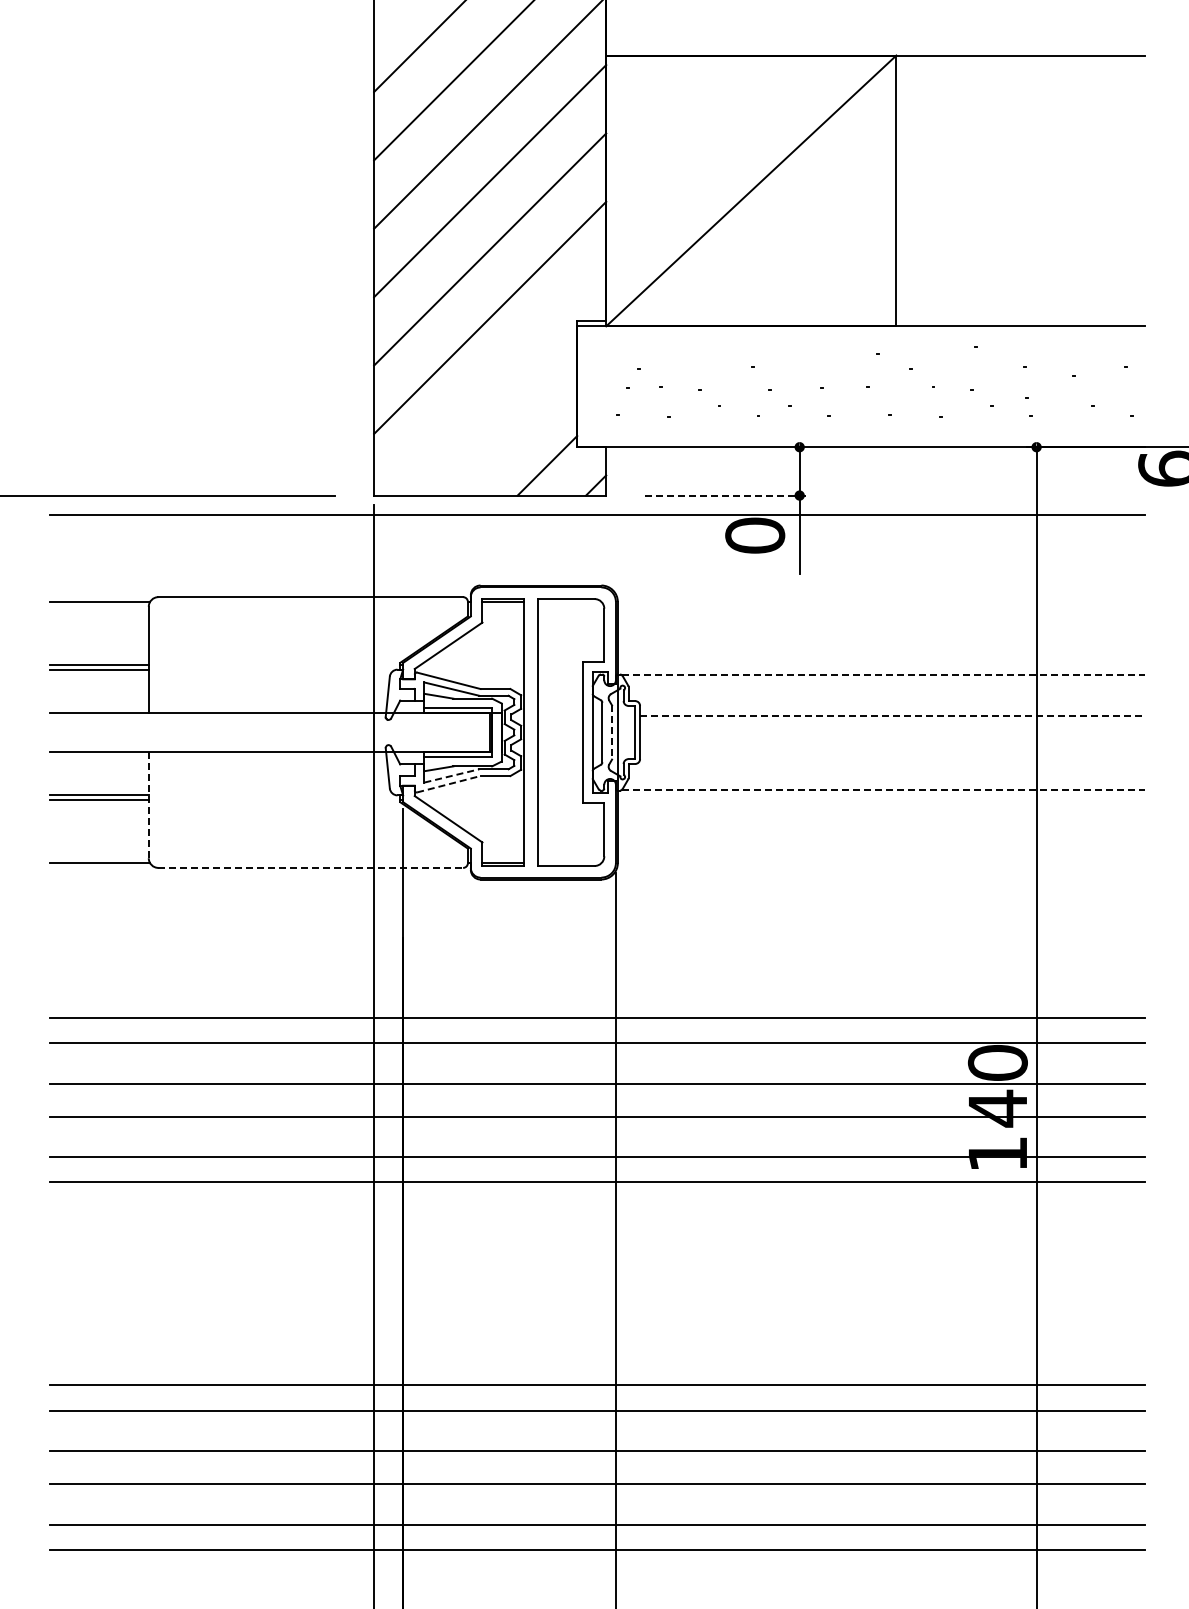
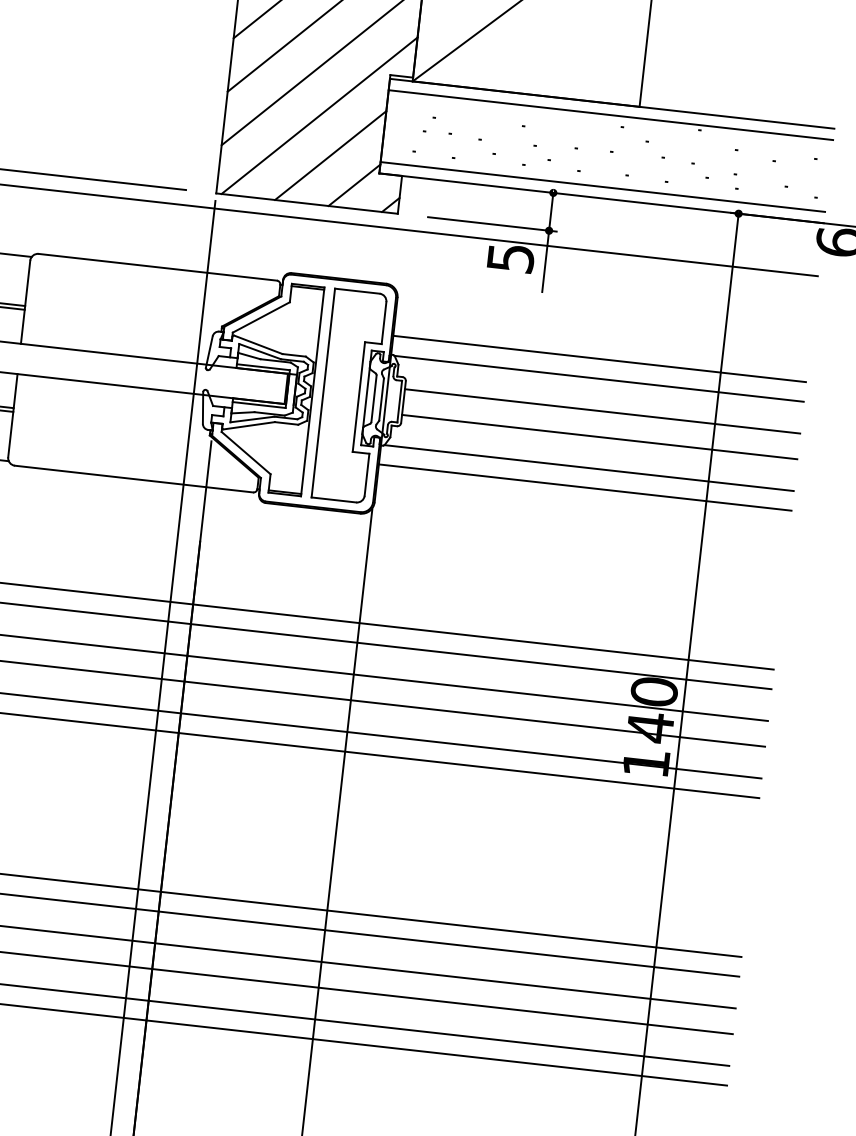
line: (861, 340) -> (611, 114), added
line: (493, 382) -> (319, 115), added
line: (513, 431) -> (330, 155), added
line: (861, 432) -> (602, 186), added
line: (727, 495) -> (492, 224), dashed -> solid
text: (755, 535) -> (511, 258), 0 -> 5
line: (881, 650) -> (599, 359), added
line: (883, 675) -> (598, 378), dashed -> solid
line: (892, 716) -> (602, 411), dashed -> solid
line: (612, 733) -> (381, 400), dashed -> solid
line: (892, 748) -> (599, 436), added
line: (452, 775) -> (253, 419), dashed -> solid
line: (448, 784) -> (249, 425), dashed -> solid
line: (883, 789) -> (588, 467), dashed -> solid
line: (148, 804) -> (12, 415), dashed -> solid
line: (881, 814) -> (585, 487), added
line: (311, 867) -> (134, 478), dashed -> solid

